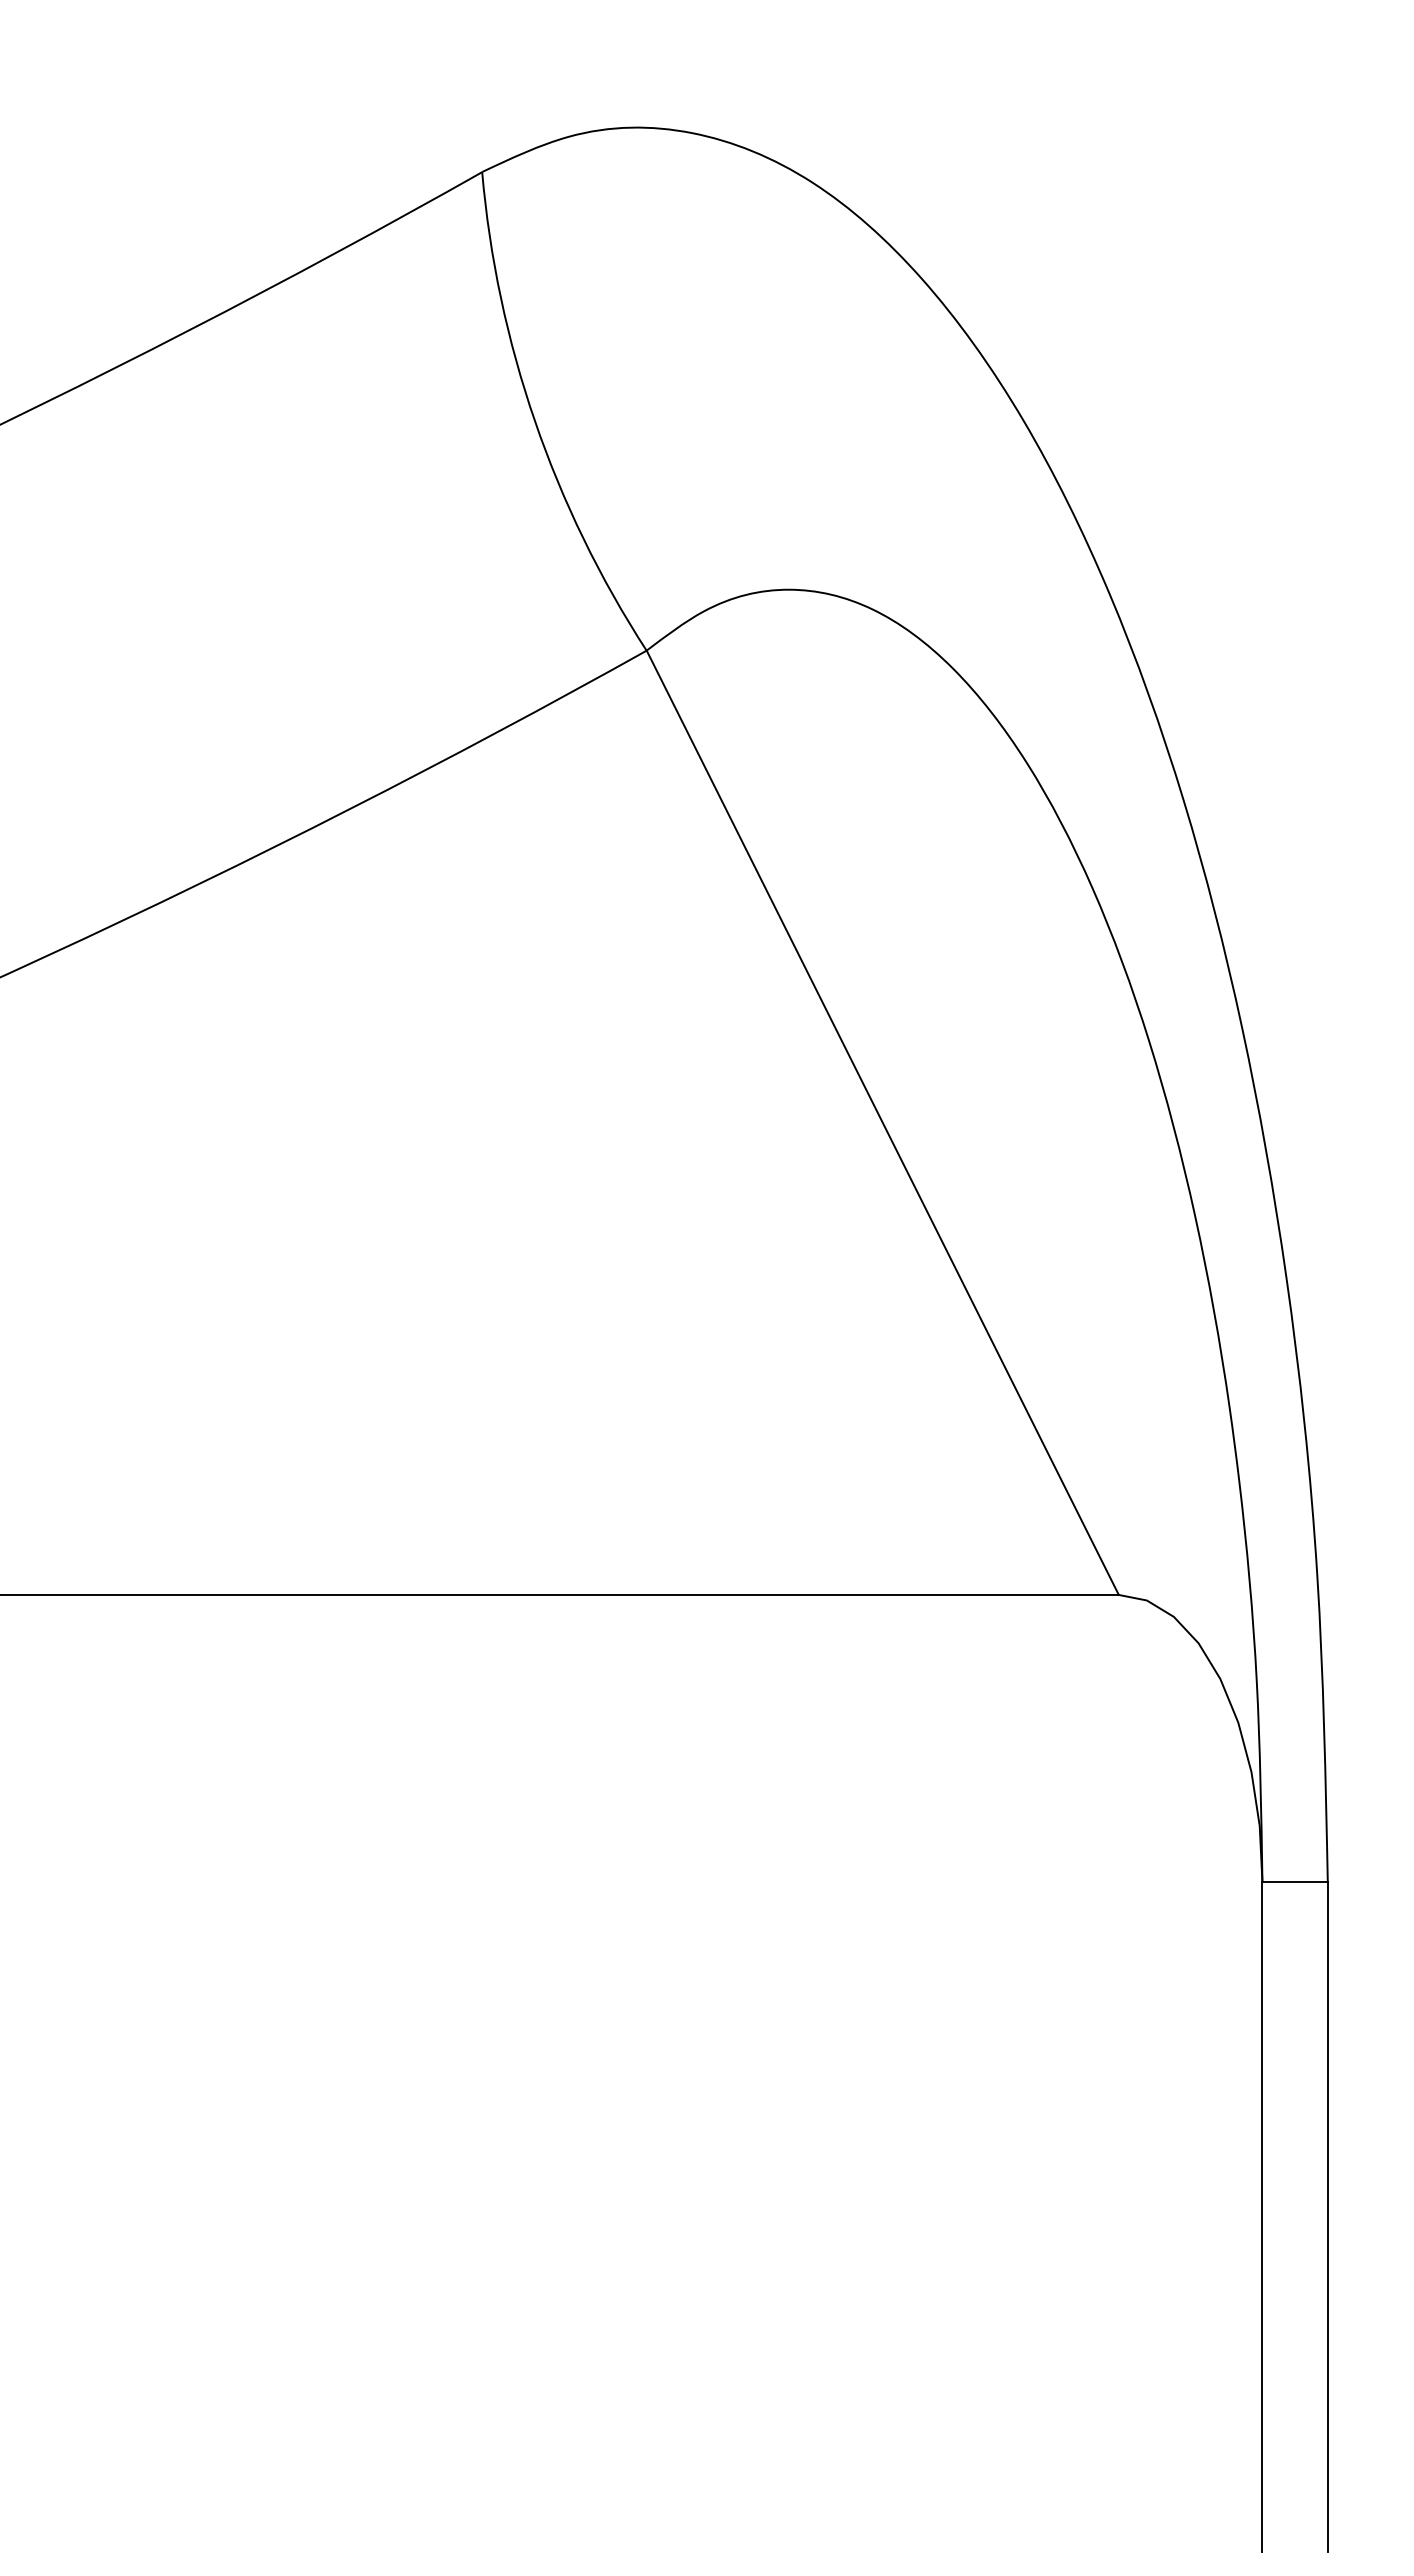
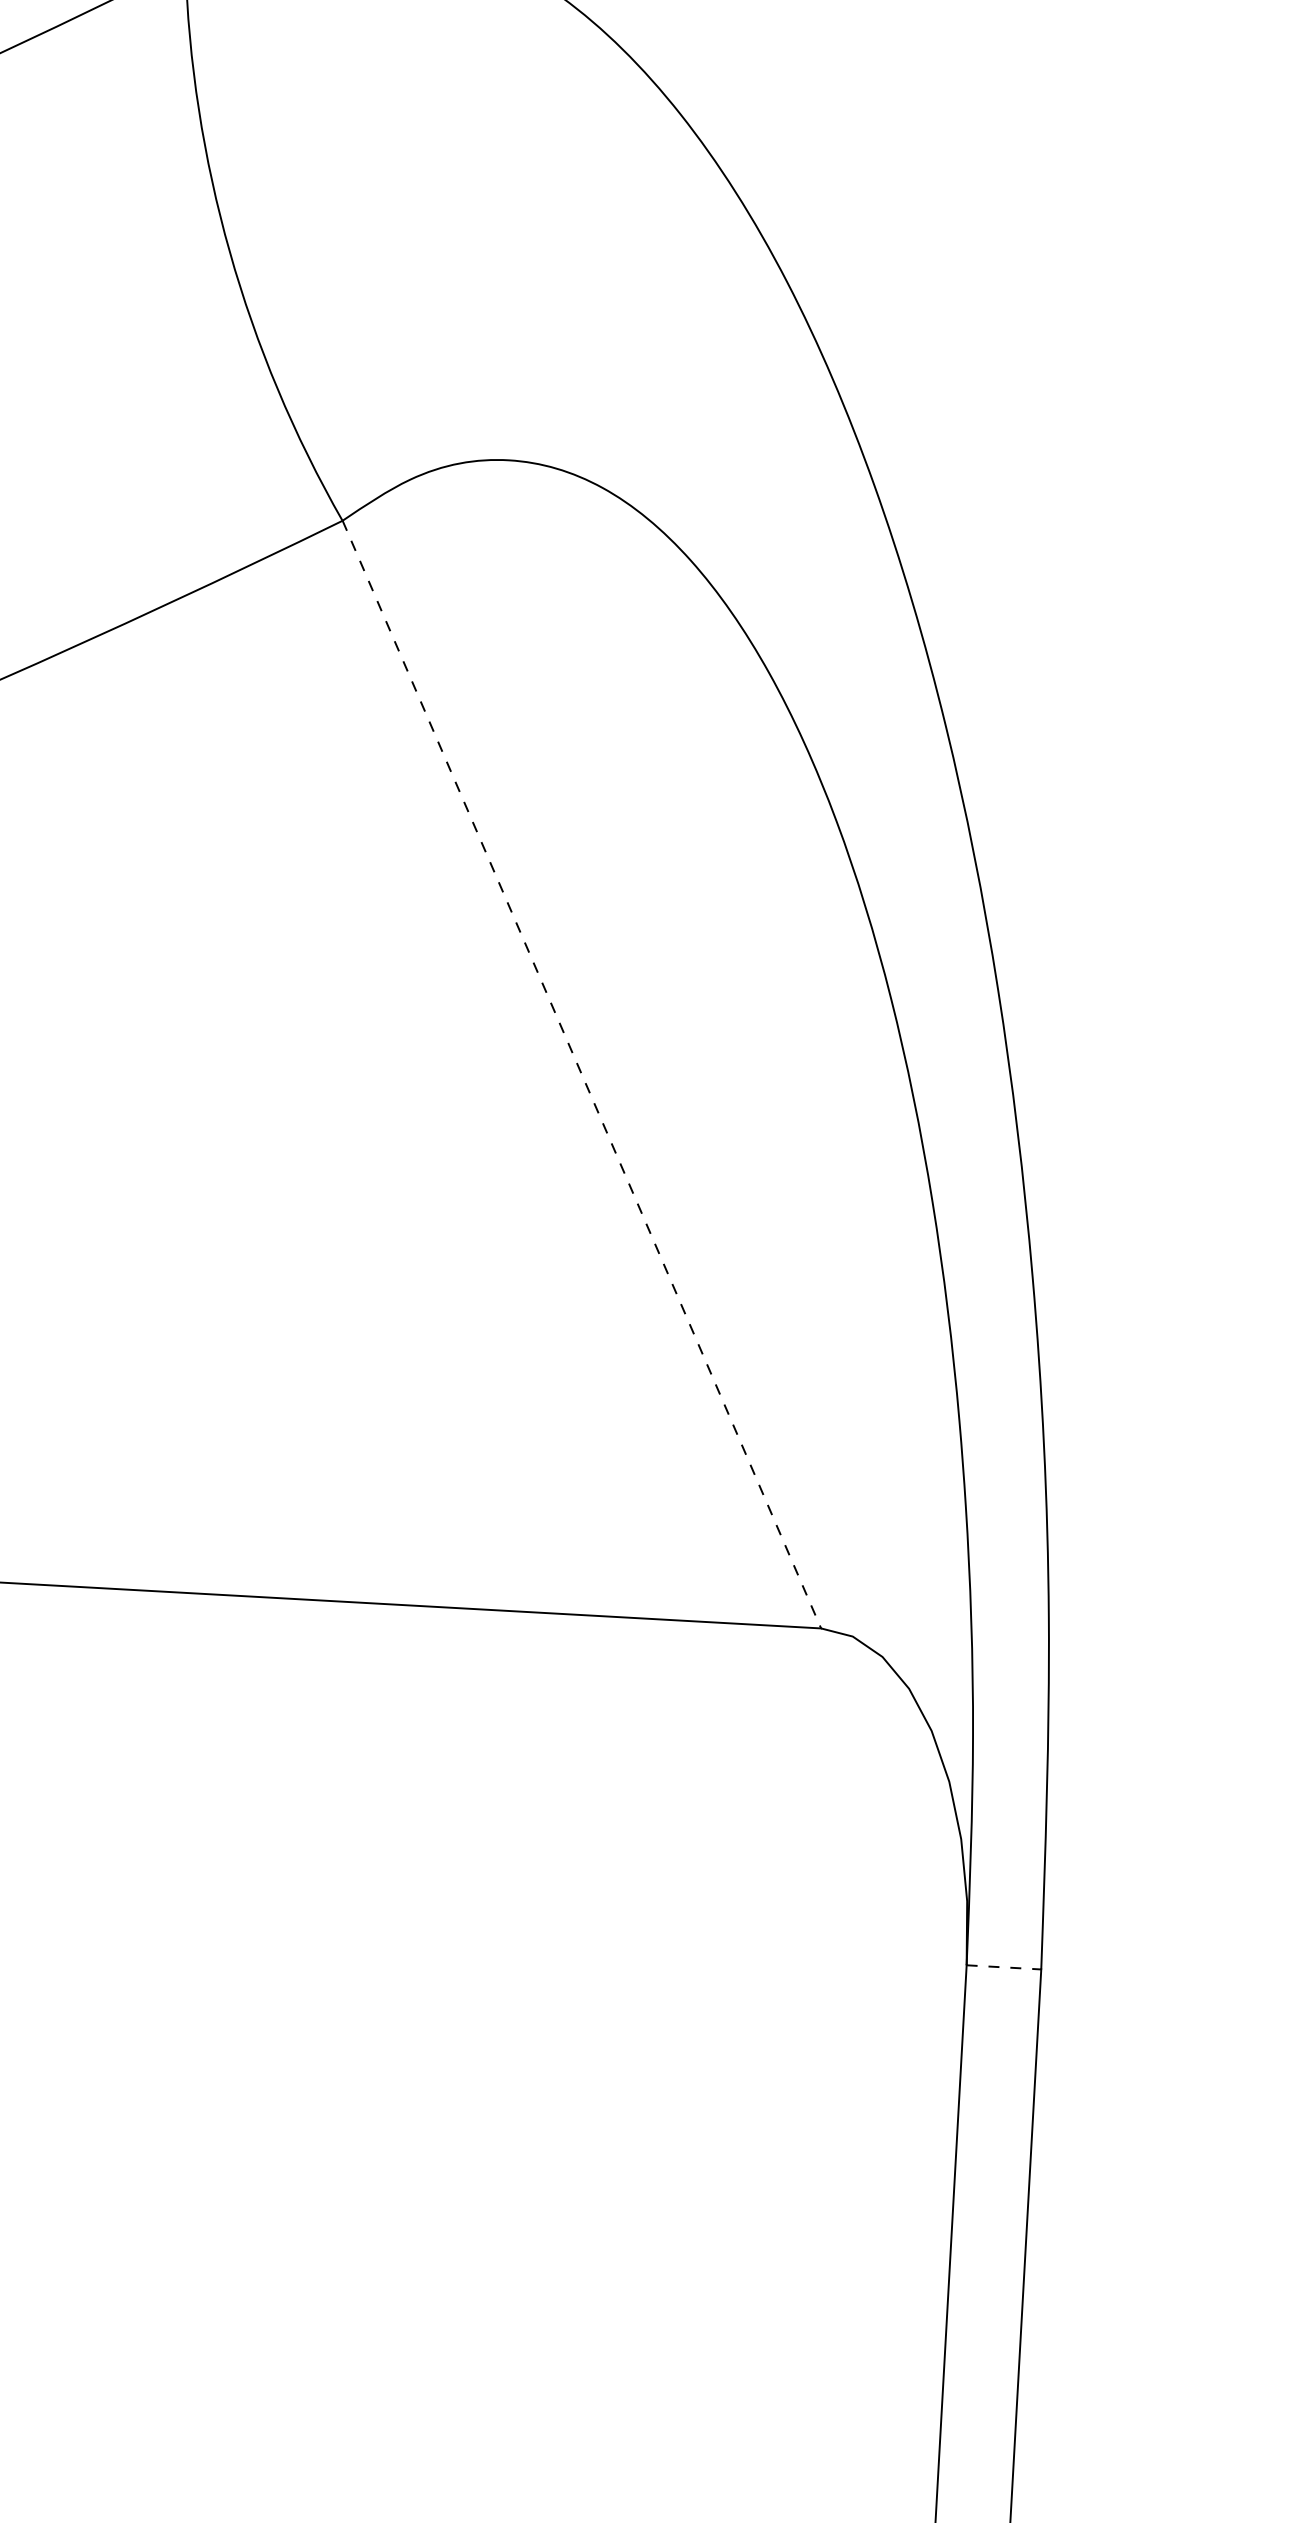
line: (882, 1122) -> (581, 1074), solid -> dashed
line: (1295, 1882) -> (1004, 1967), solid -> dashed

